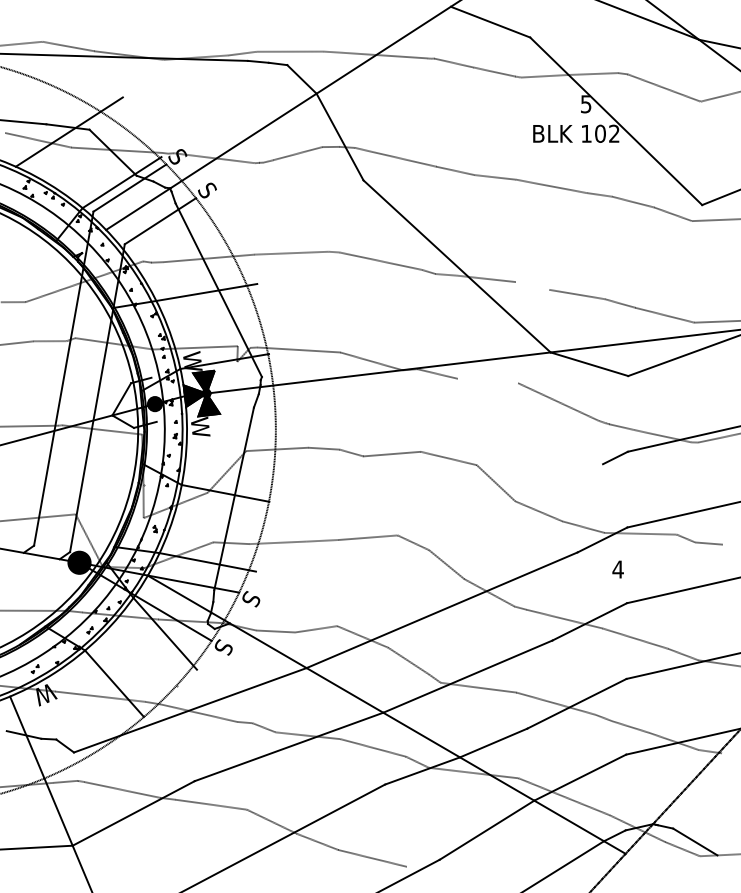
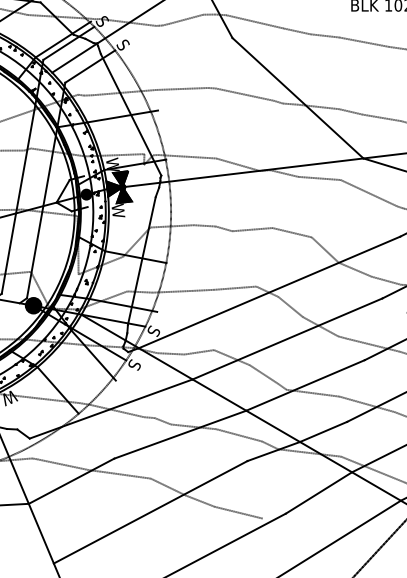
line: (532, 285) -> (350, 111), added
line: (487, 380) -> (319, 178), added
line: (416, 543) -> (269, 292), added

